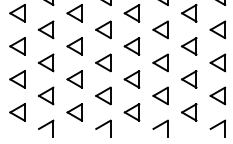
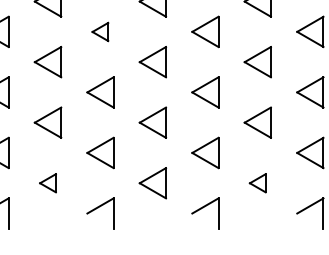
part: (45, 29) -> (99, 31), size x0.6
part: (17, 112) -> (47, 183), size x0.6
part: (131, 112) -> (256, 183), size x0.6

